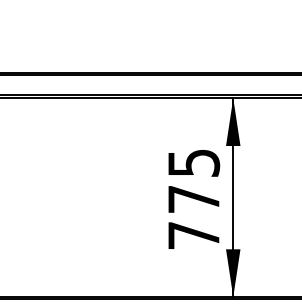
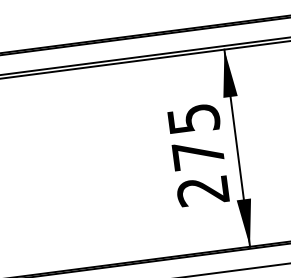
text: (193, 235) -> (202, 190), 775 -> 275

